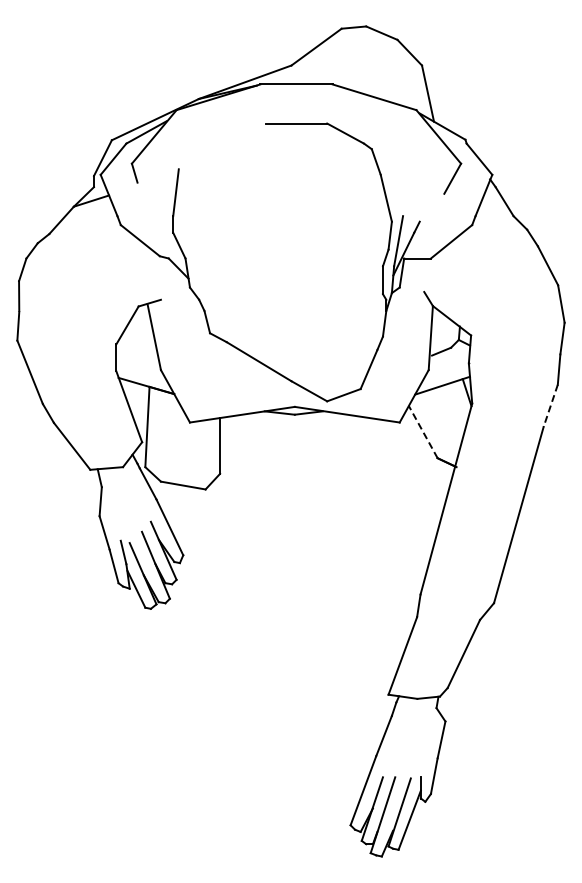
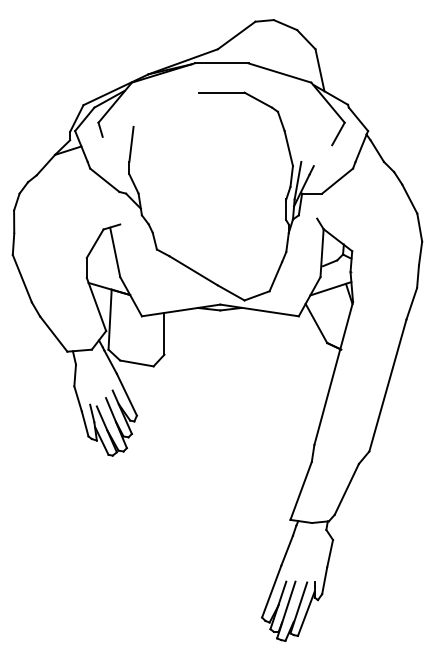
line: (550, 406) -> (411, 304), dashed -> solid
line: (423, 432) -> (316, 323), dashed -> solid

